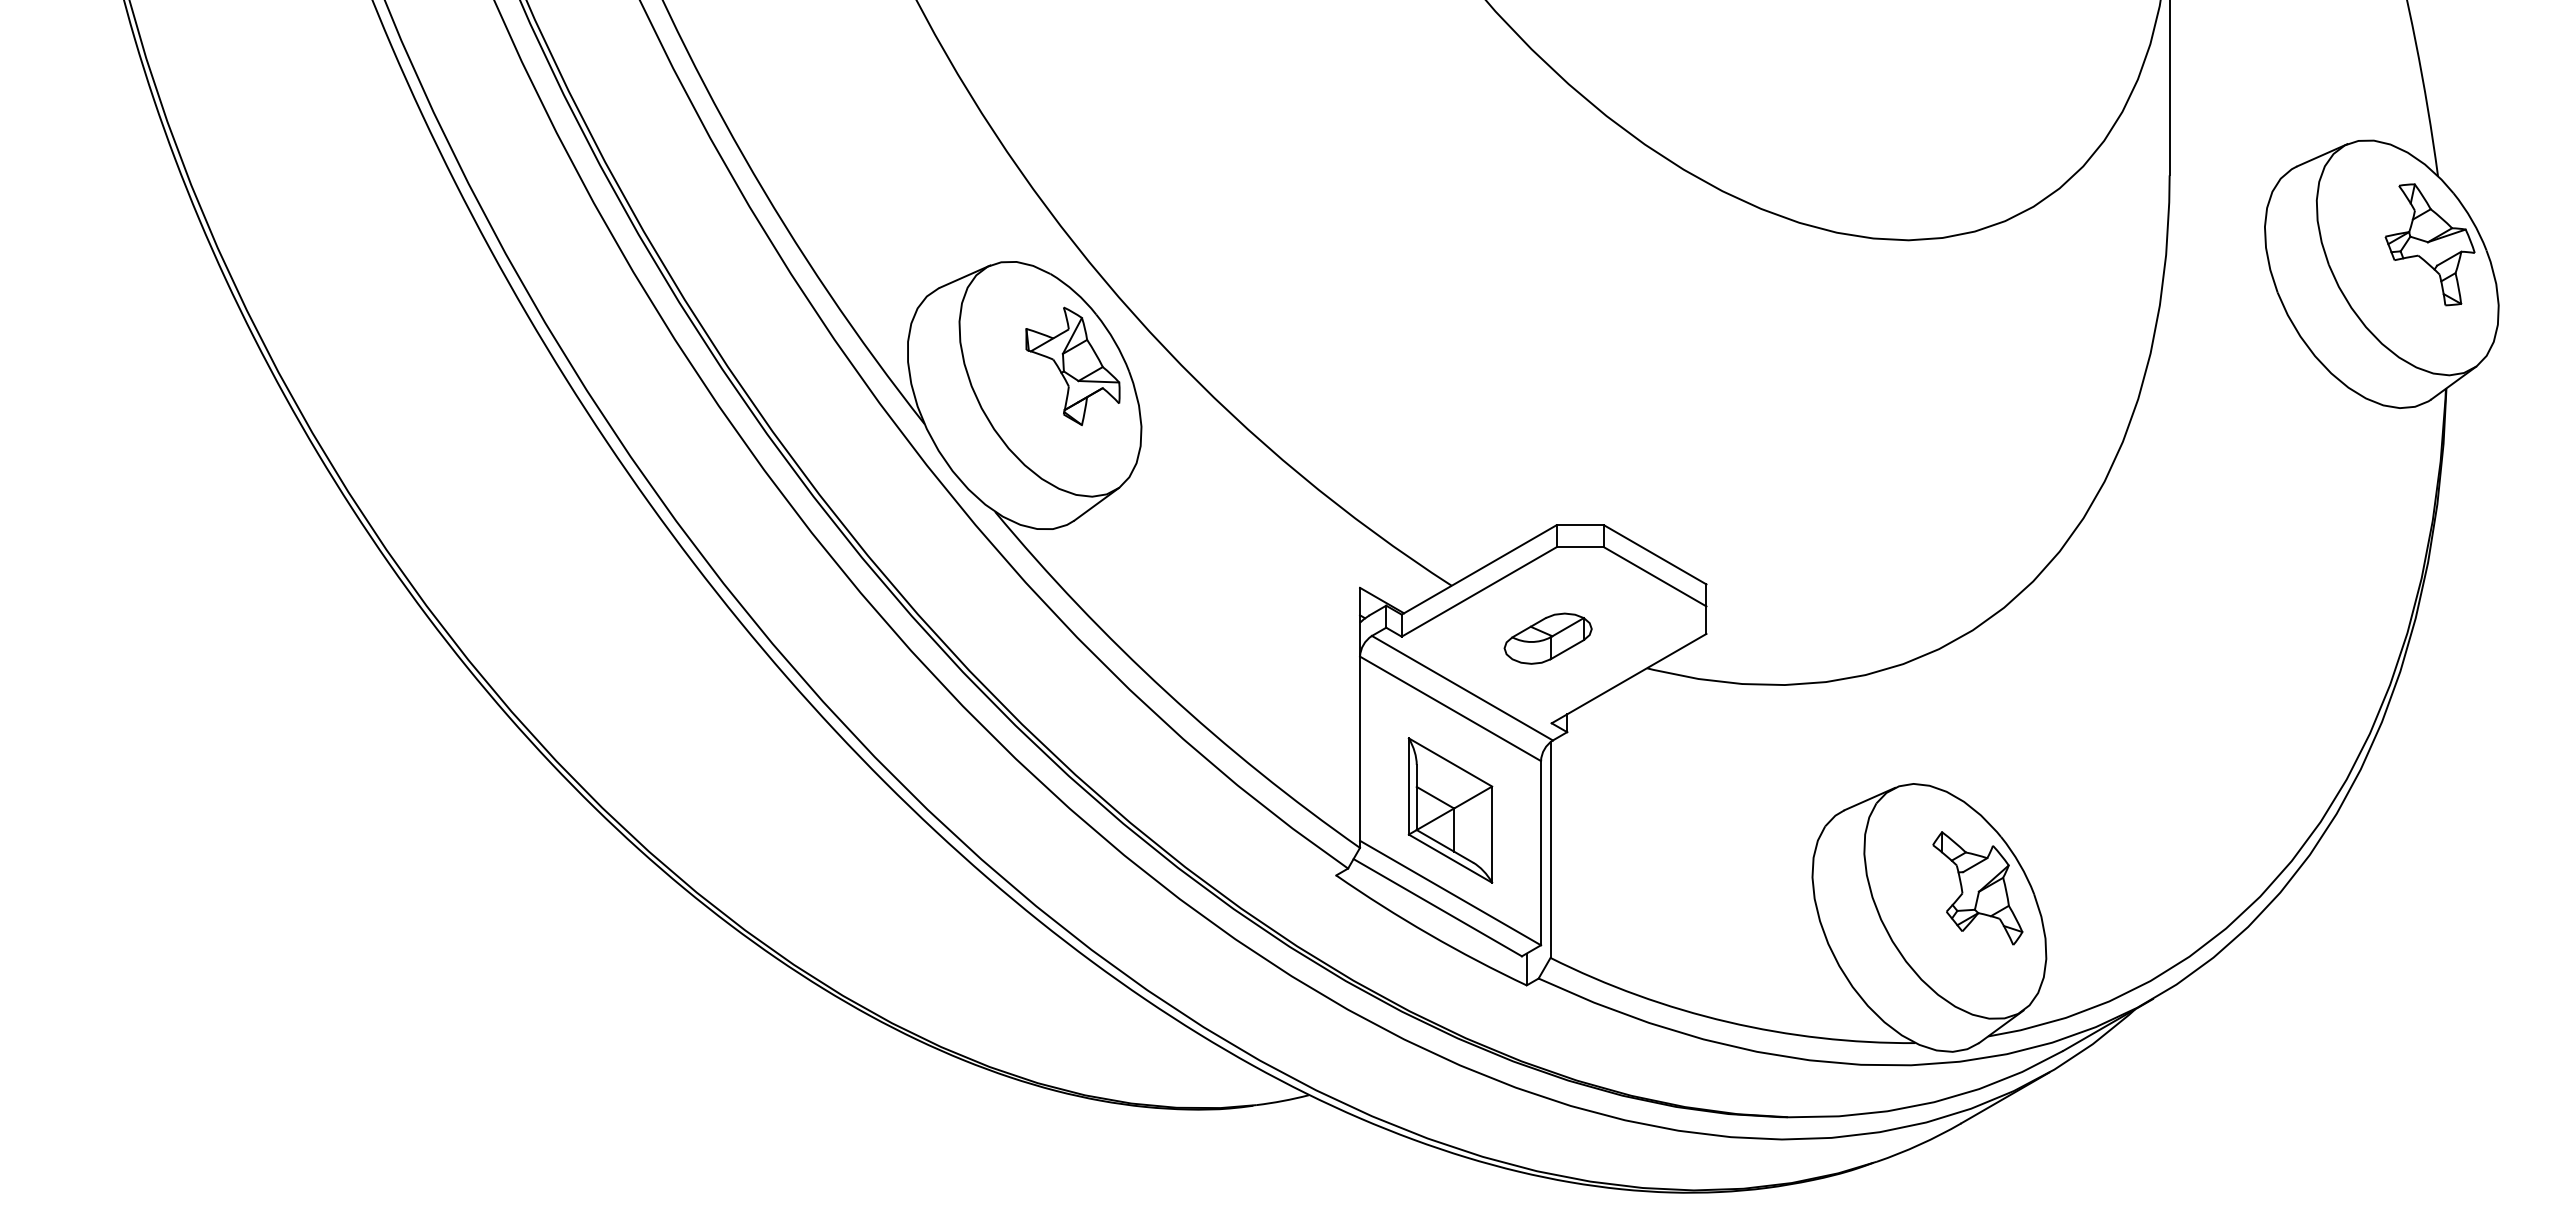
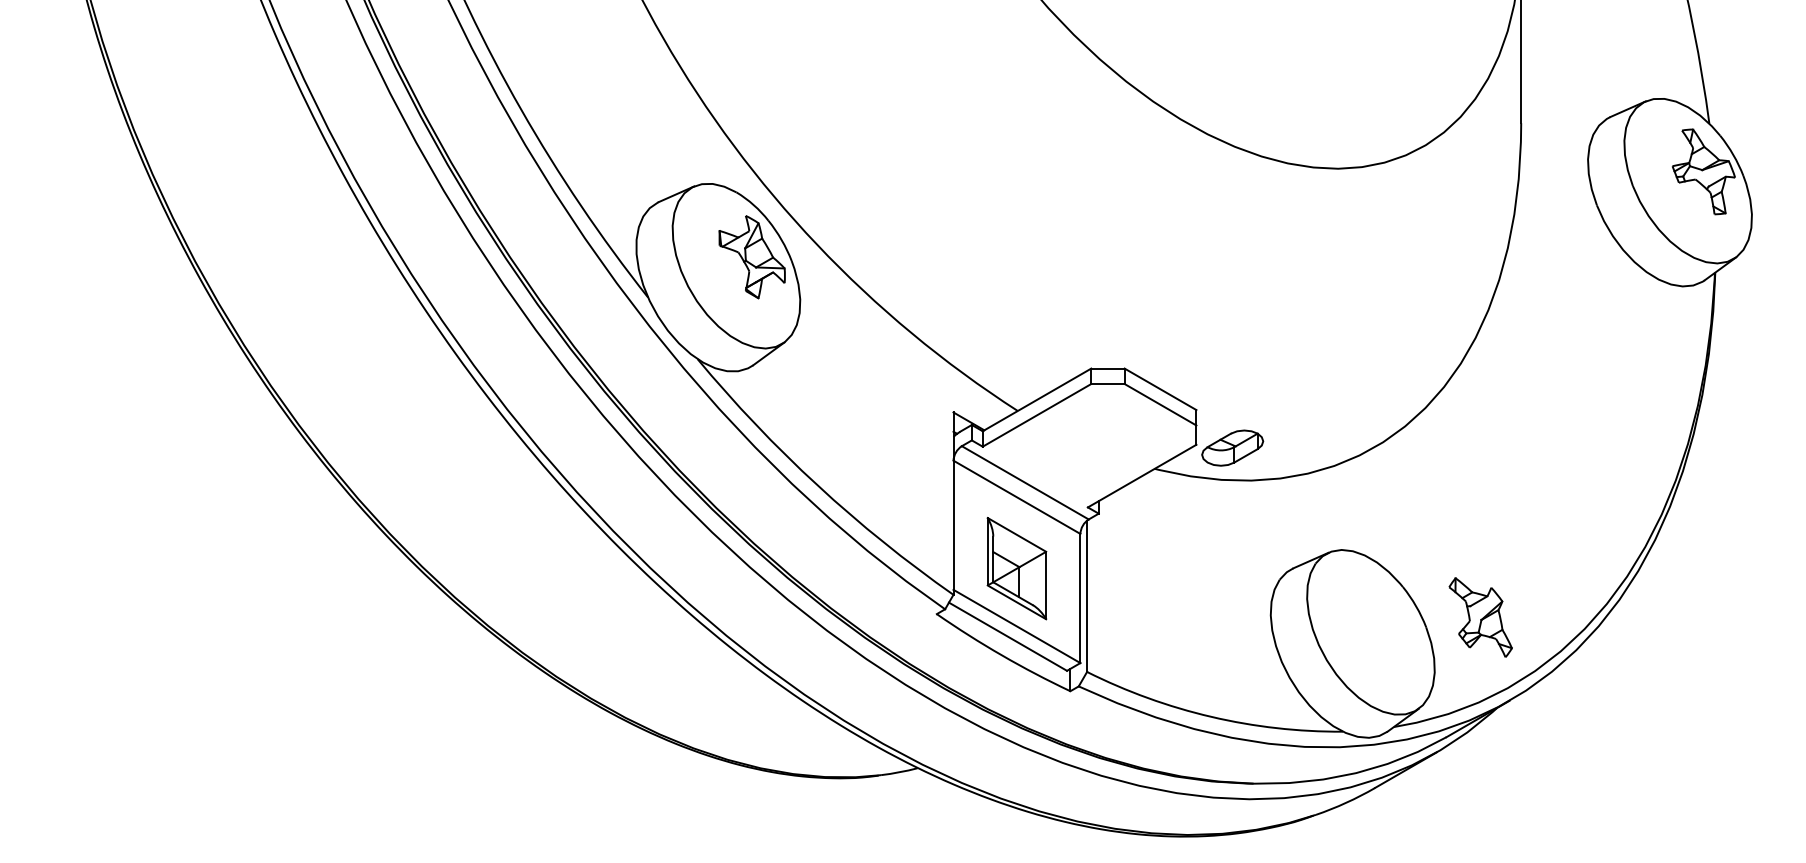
part: (1547, 638) -> (1232, 447), moved
part: (1977, 888) -> (1480, 617), moved

